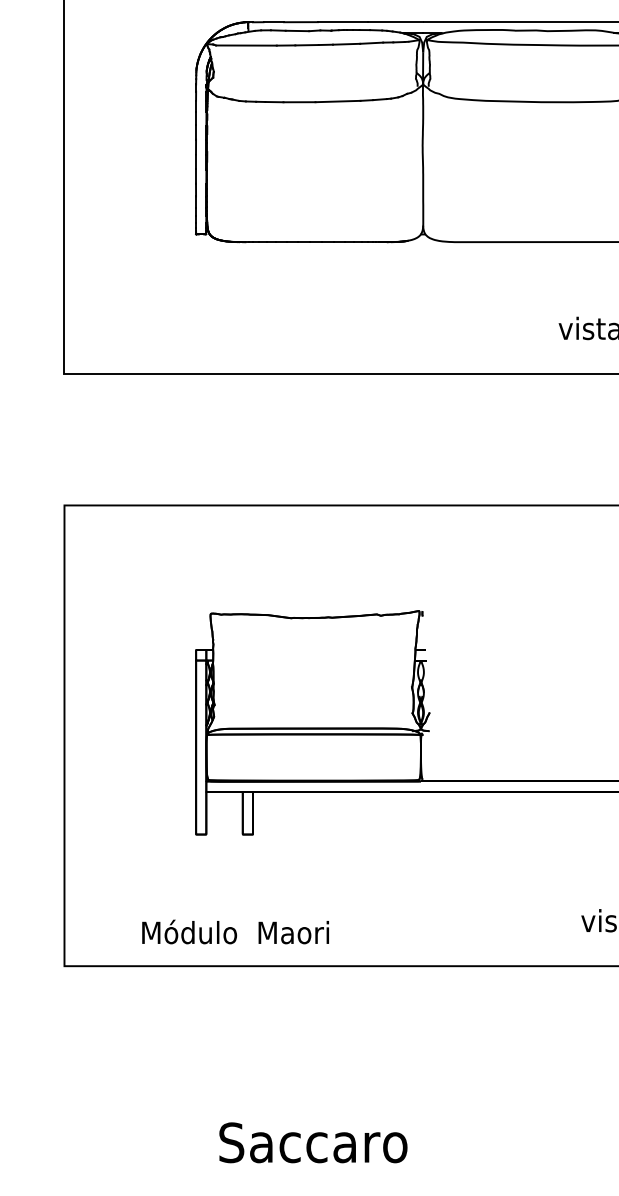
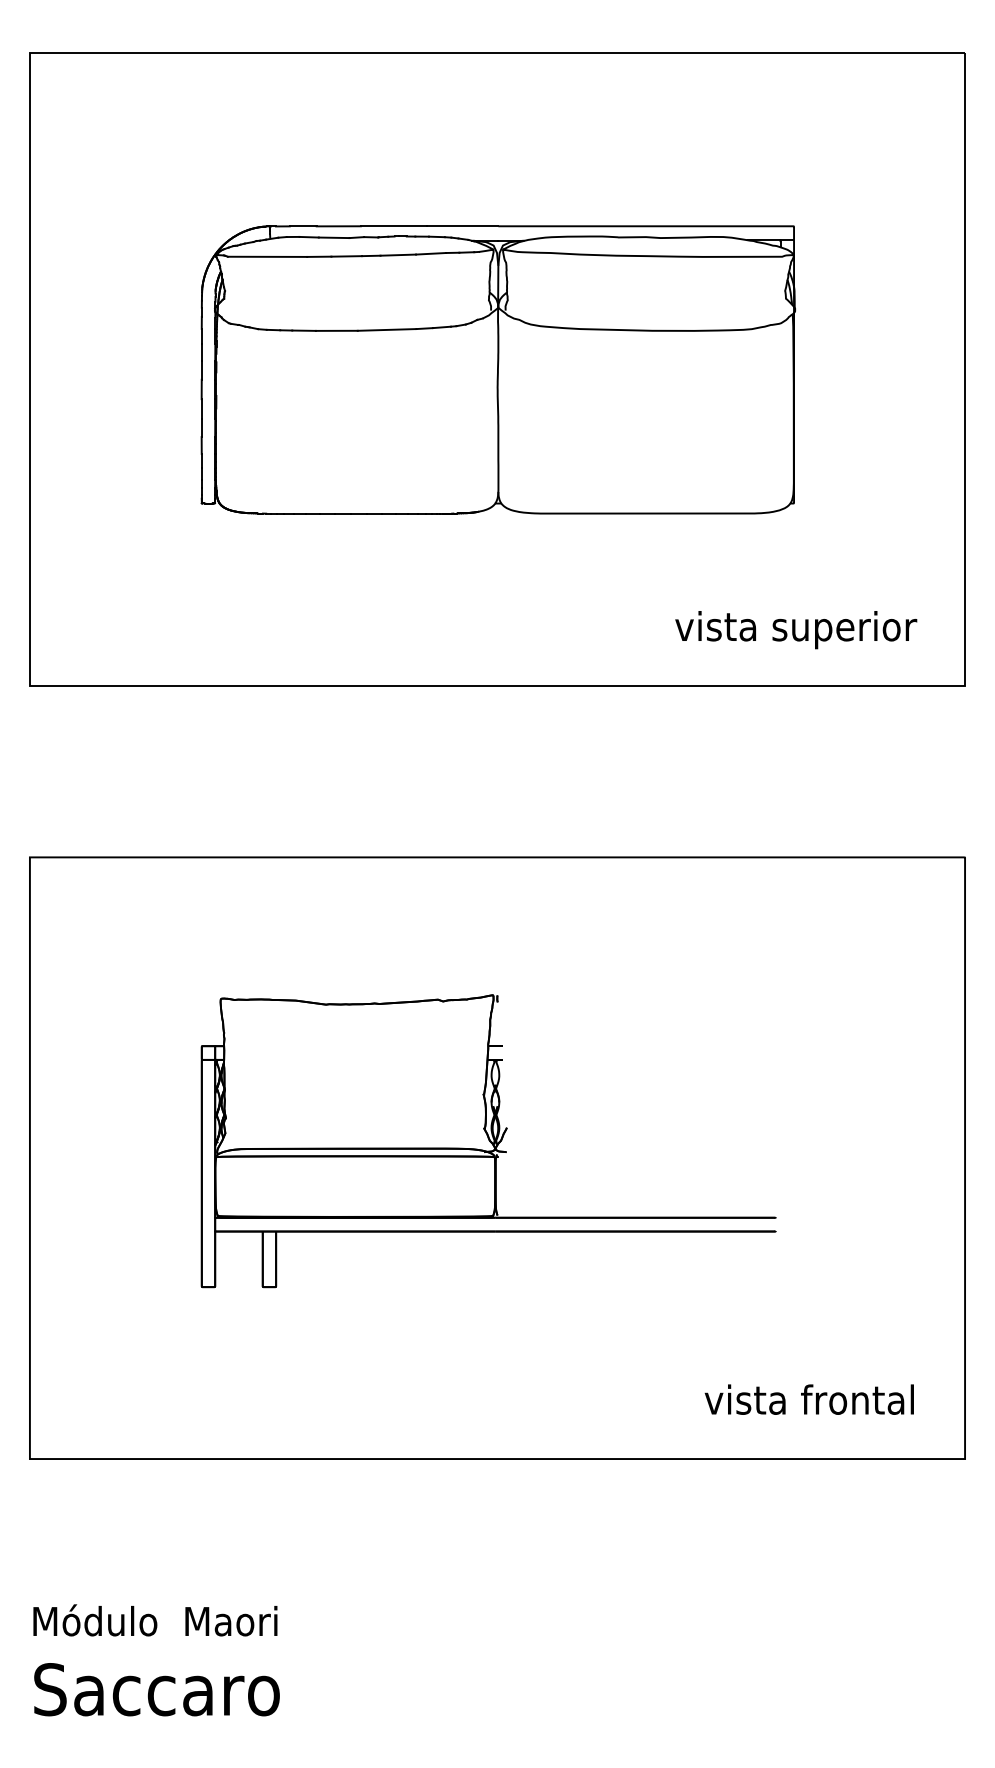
text: (235, 932) -> (155, 1620), moved
text: (313, 1142) -> (156, 1689), moved

